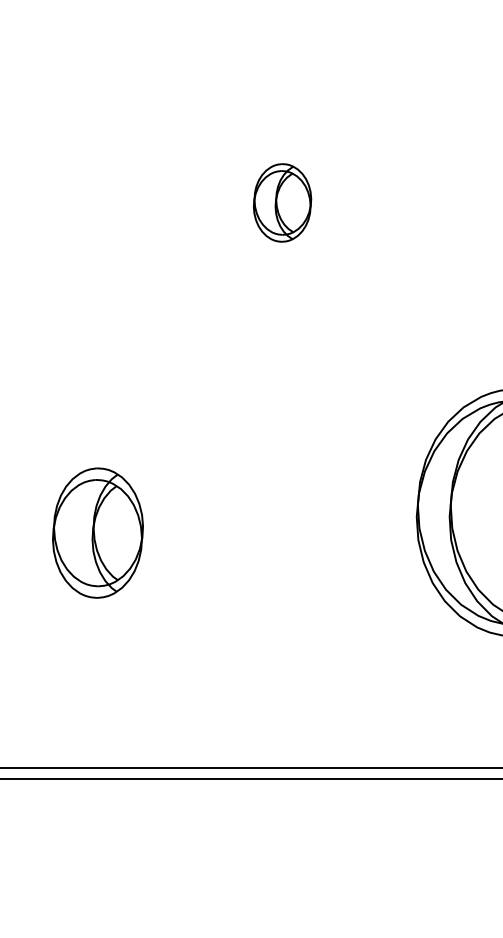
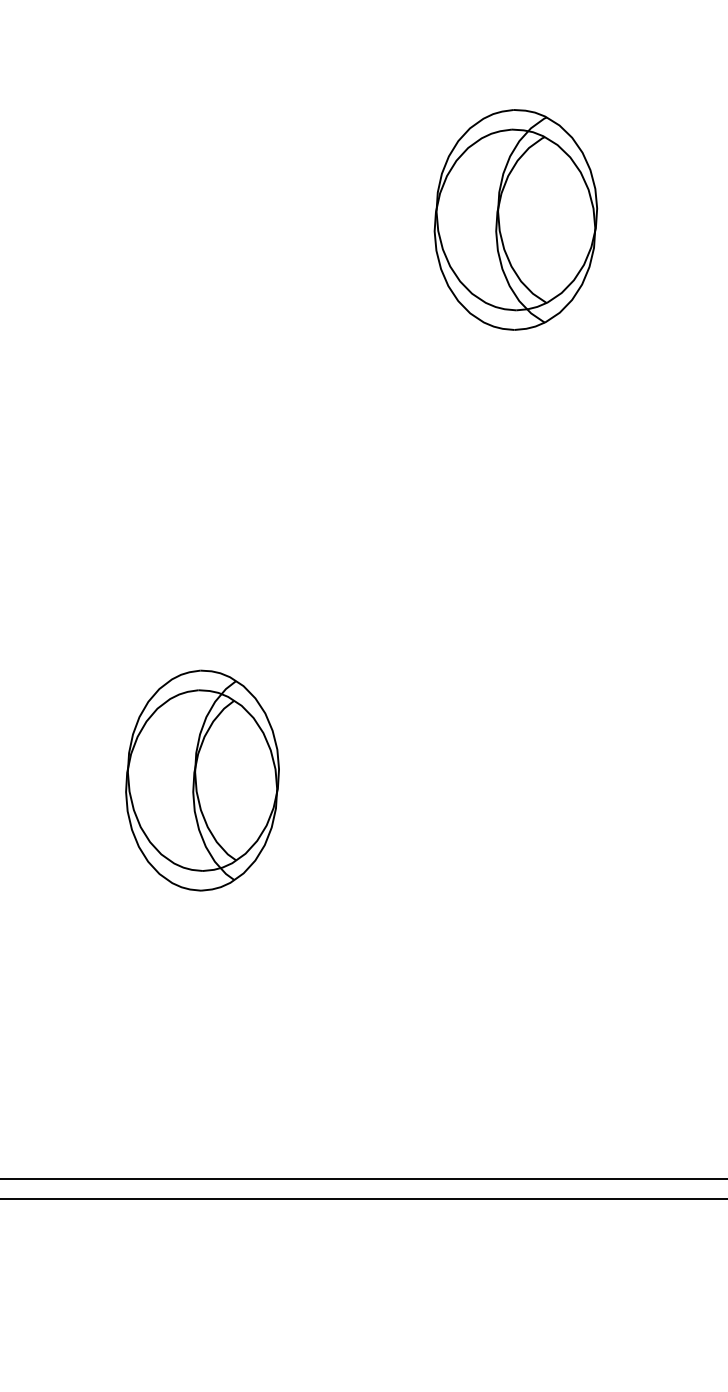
part: (282, 202) -> (515, 219), size x1.67

